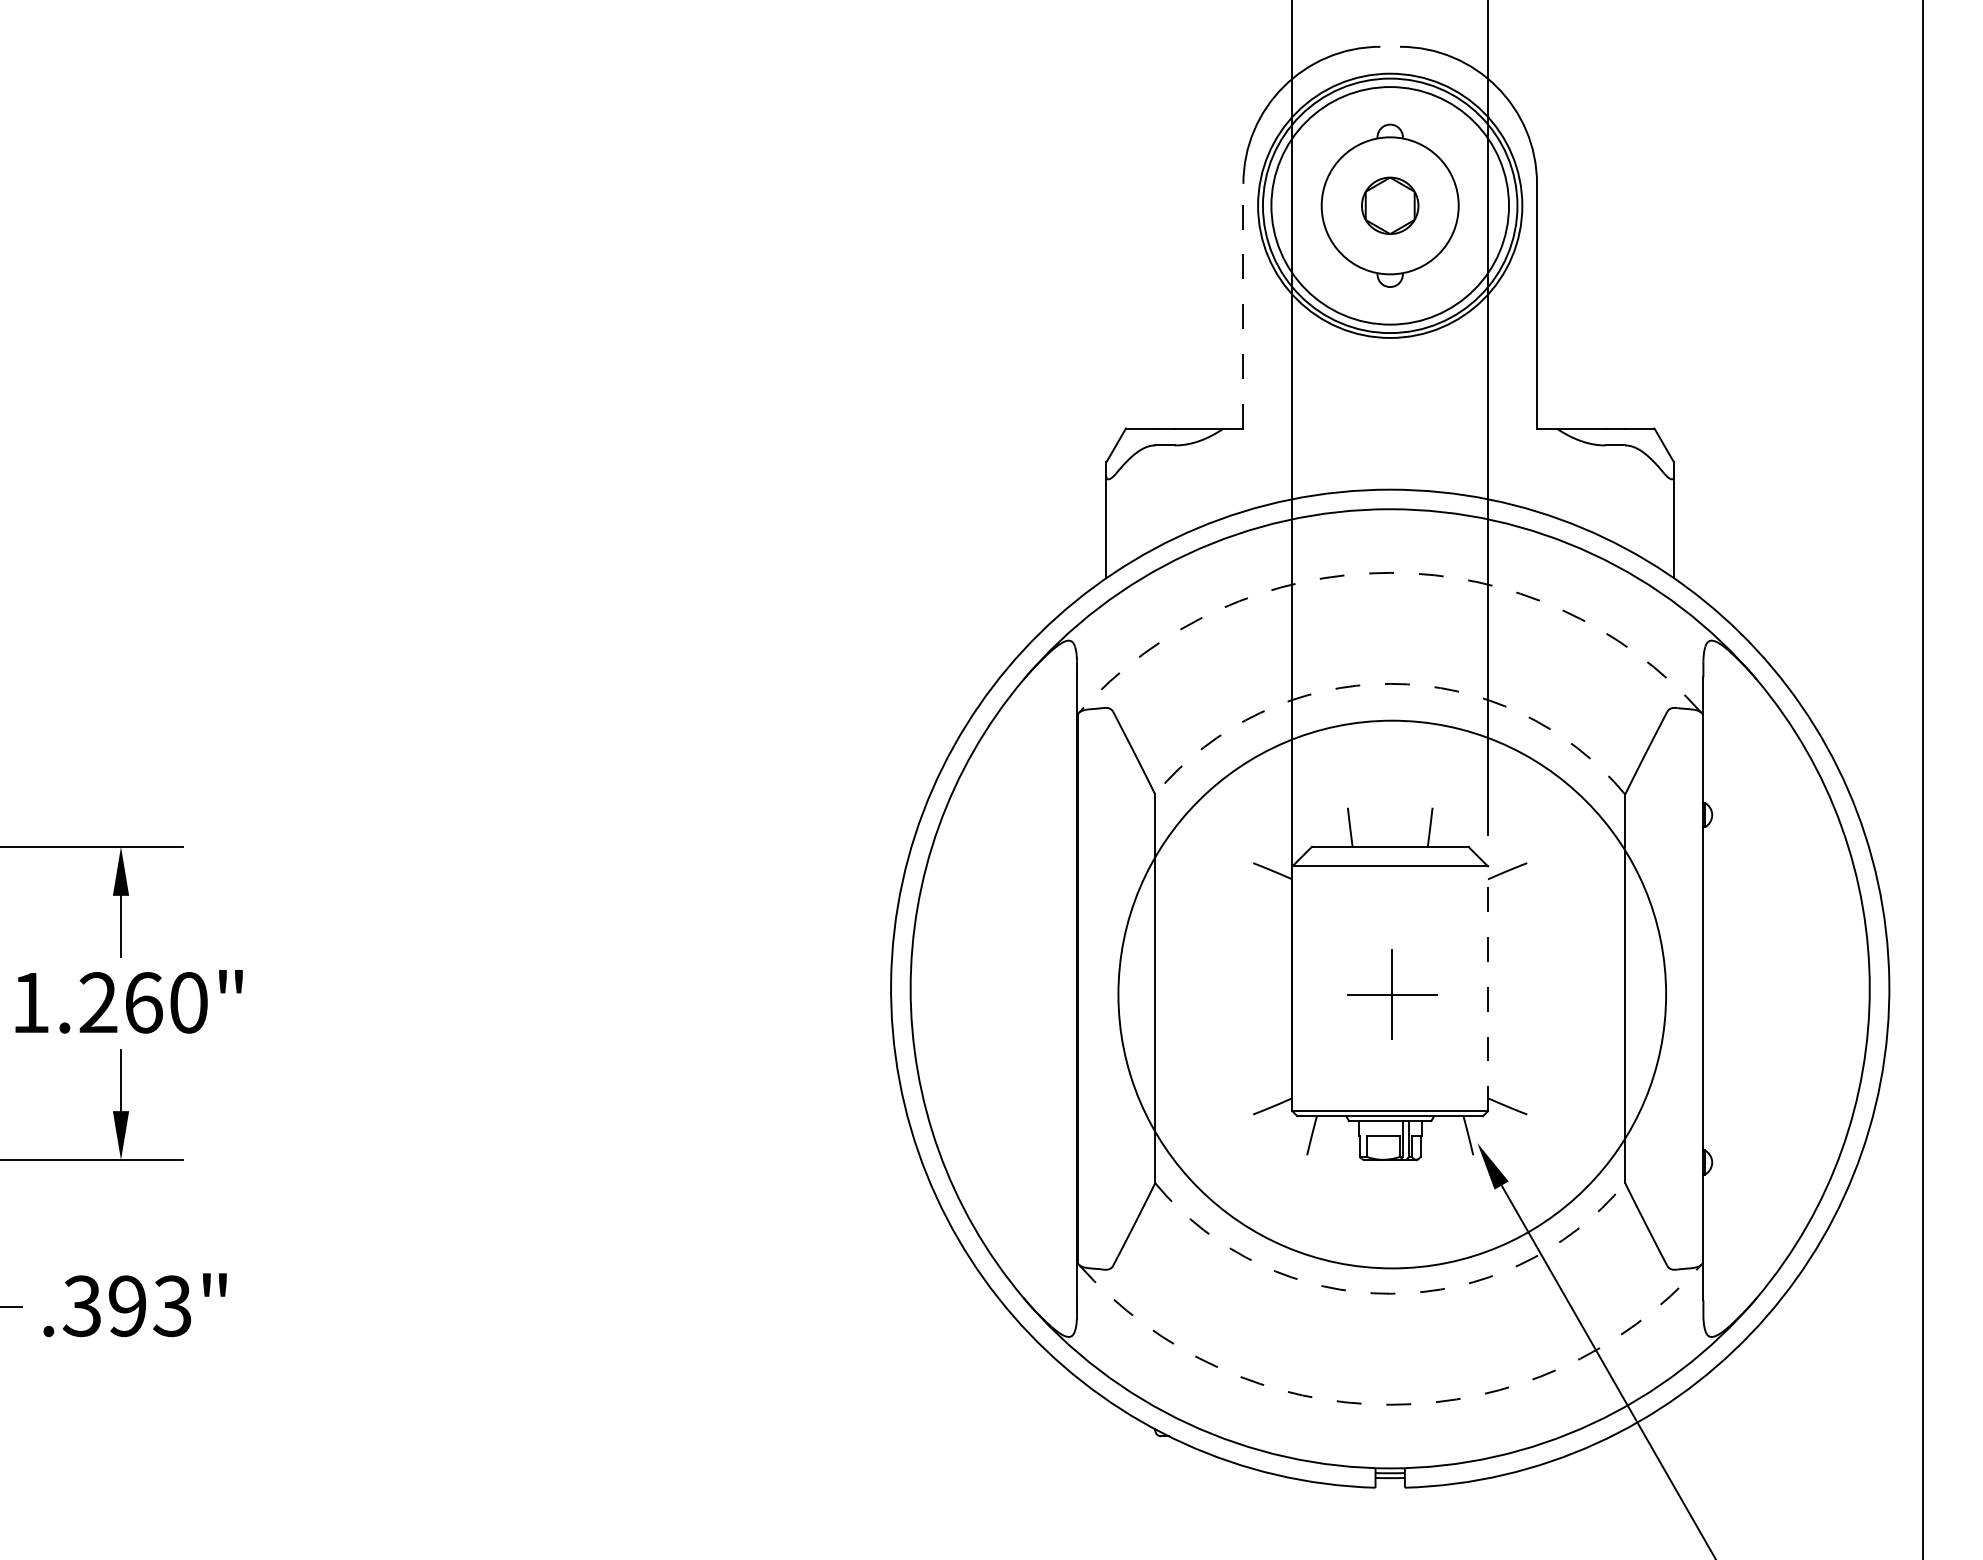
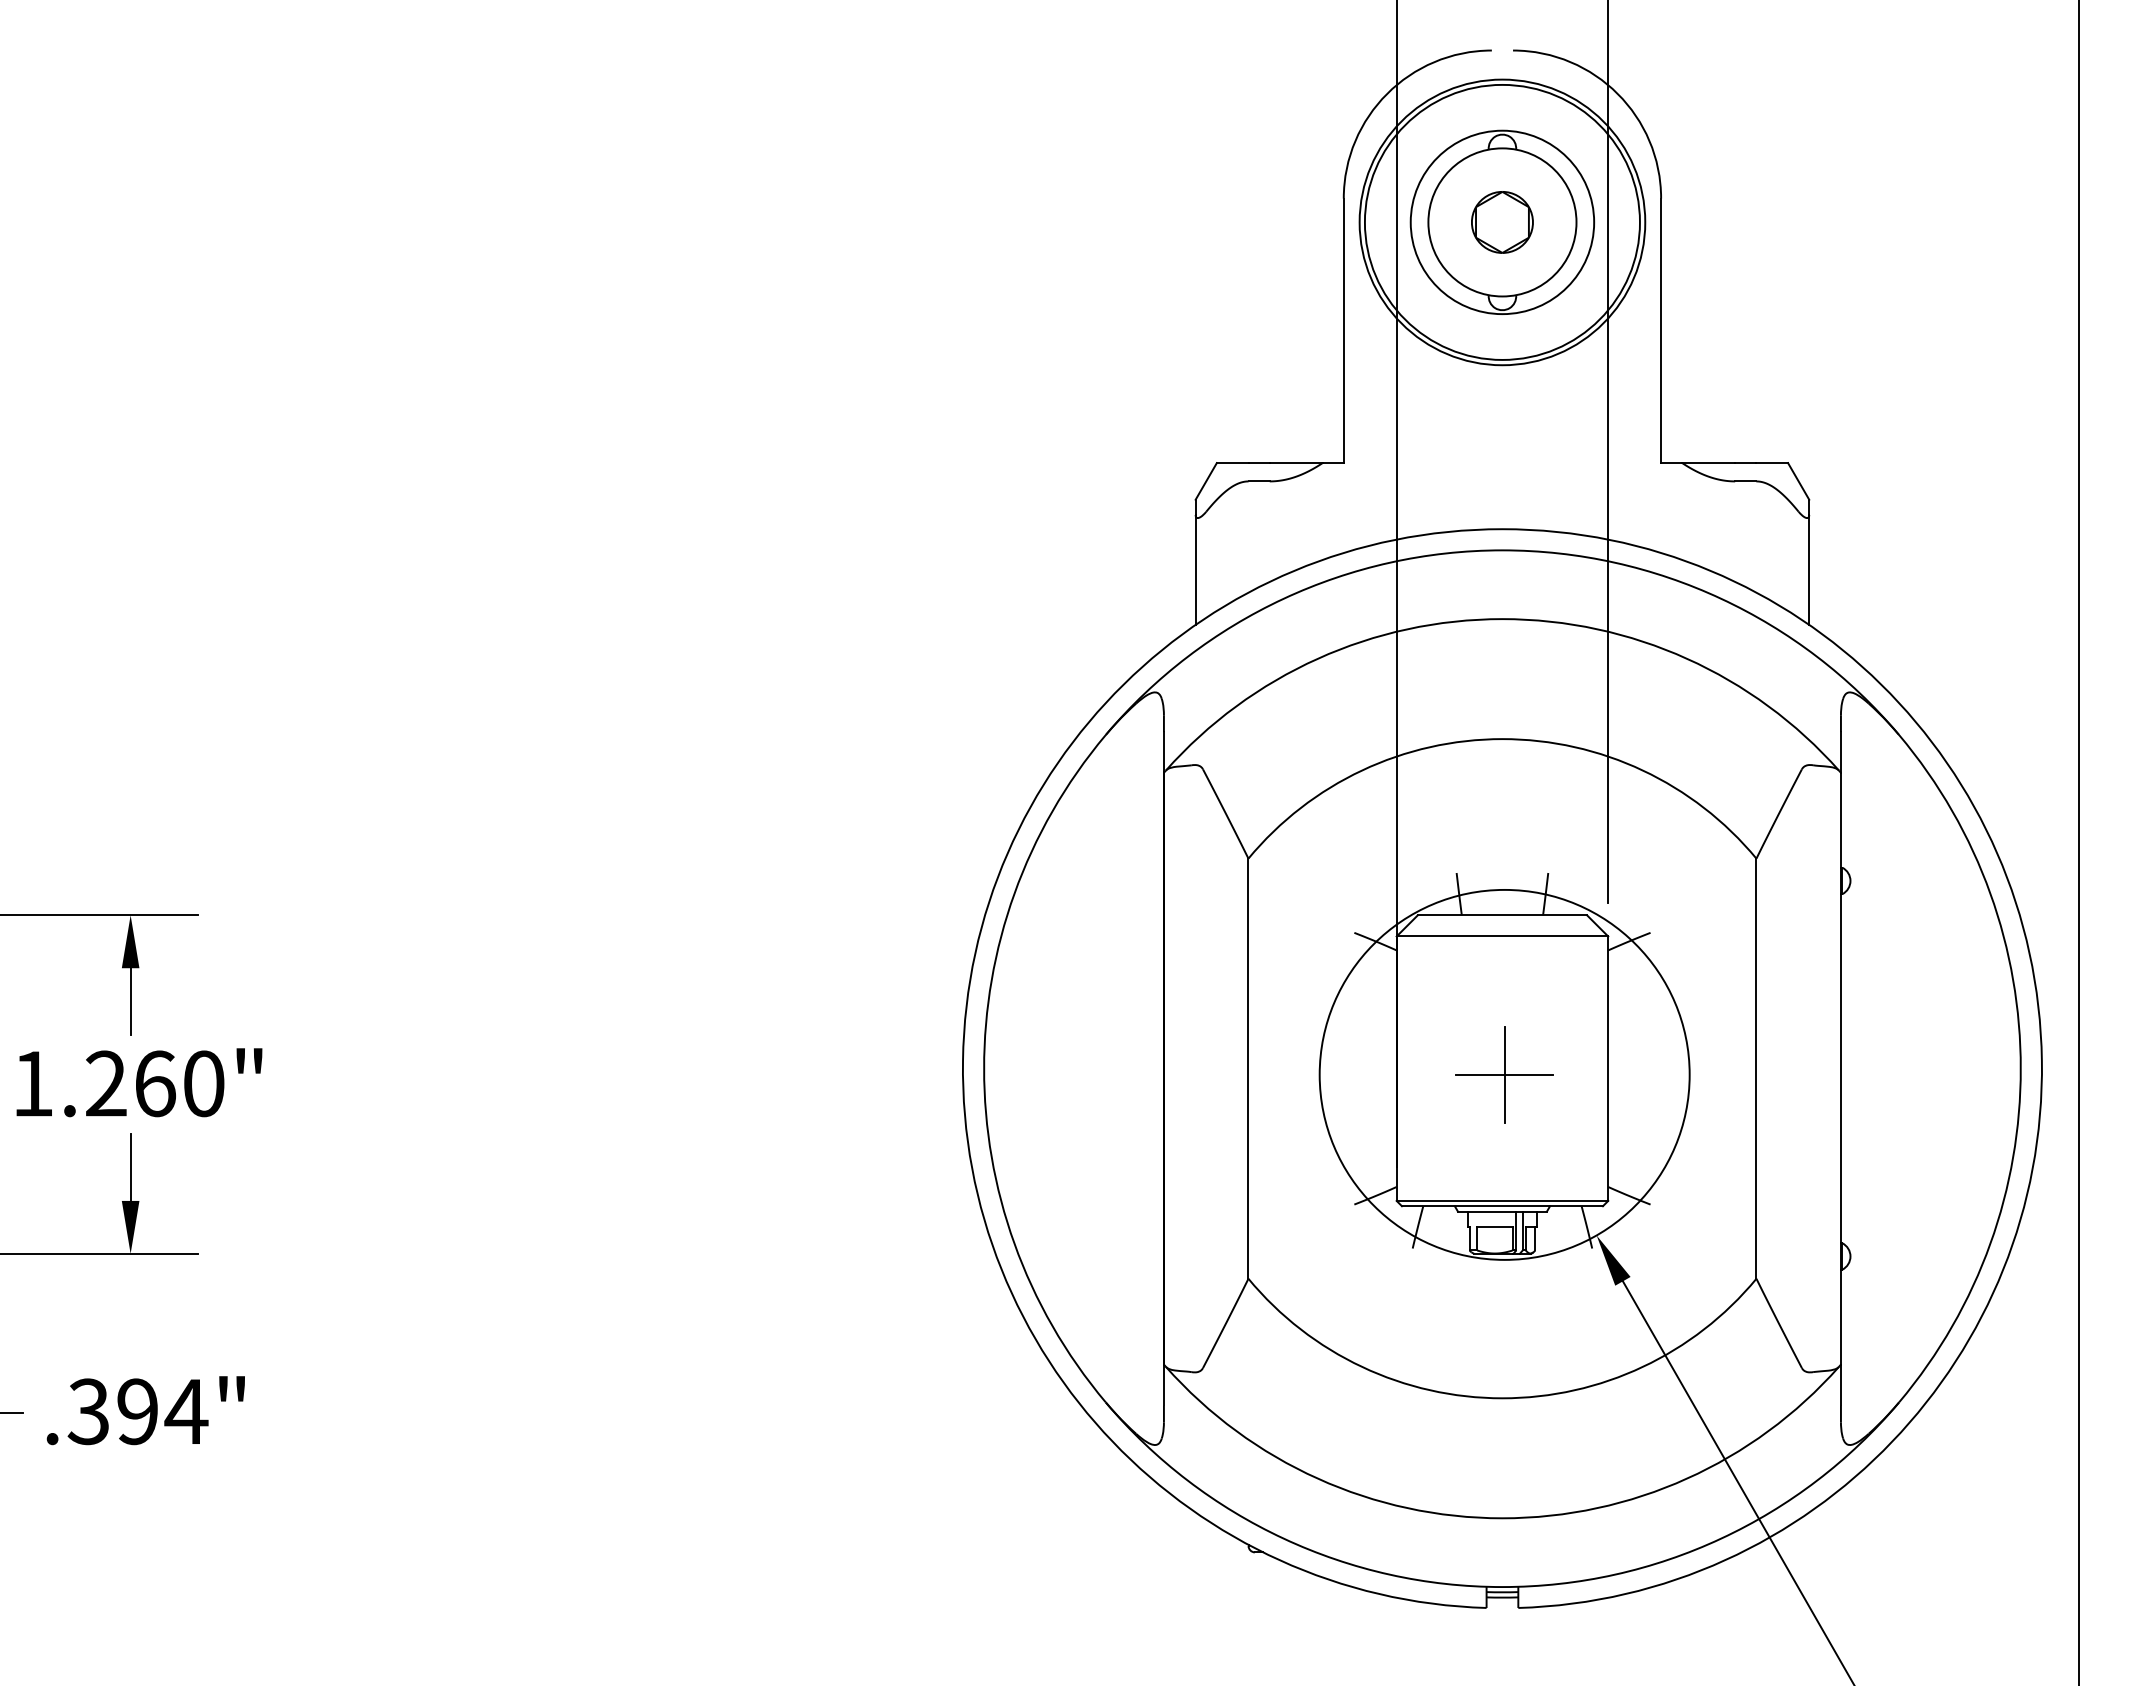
circle: (1390, 205) -> (1502, 222), size x0.71
line: (1243, 305) -> (1343, 330), dashed -> solid
arc: (1390, 573) -> (1502, 619), dashed -> solid
arc: (1390, 684) -> (1502, 739), dashed -> solid
line: (1488, 988) -> (1608, 1068), dashed -> solid
circle: (1392, 994) -> (1504, 1074), size x0.62
arc: (1390, 1293) -> (1502, 1398), dashed -> solid
text: (172, 1305) -> (186, 1411), .393" -> .394"
arc: (1390, 1404) -> (1502, 1518), dashed -> solid

